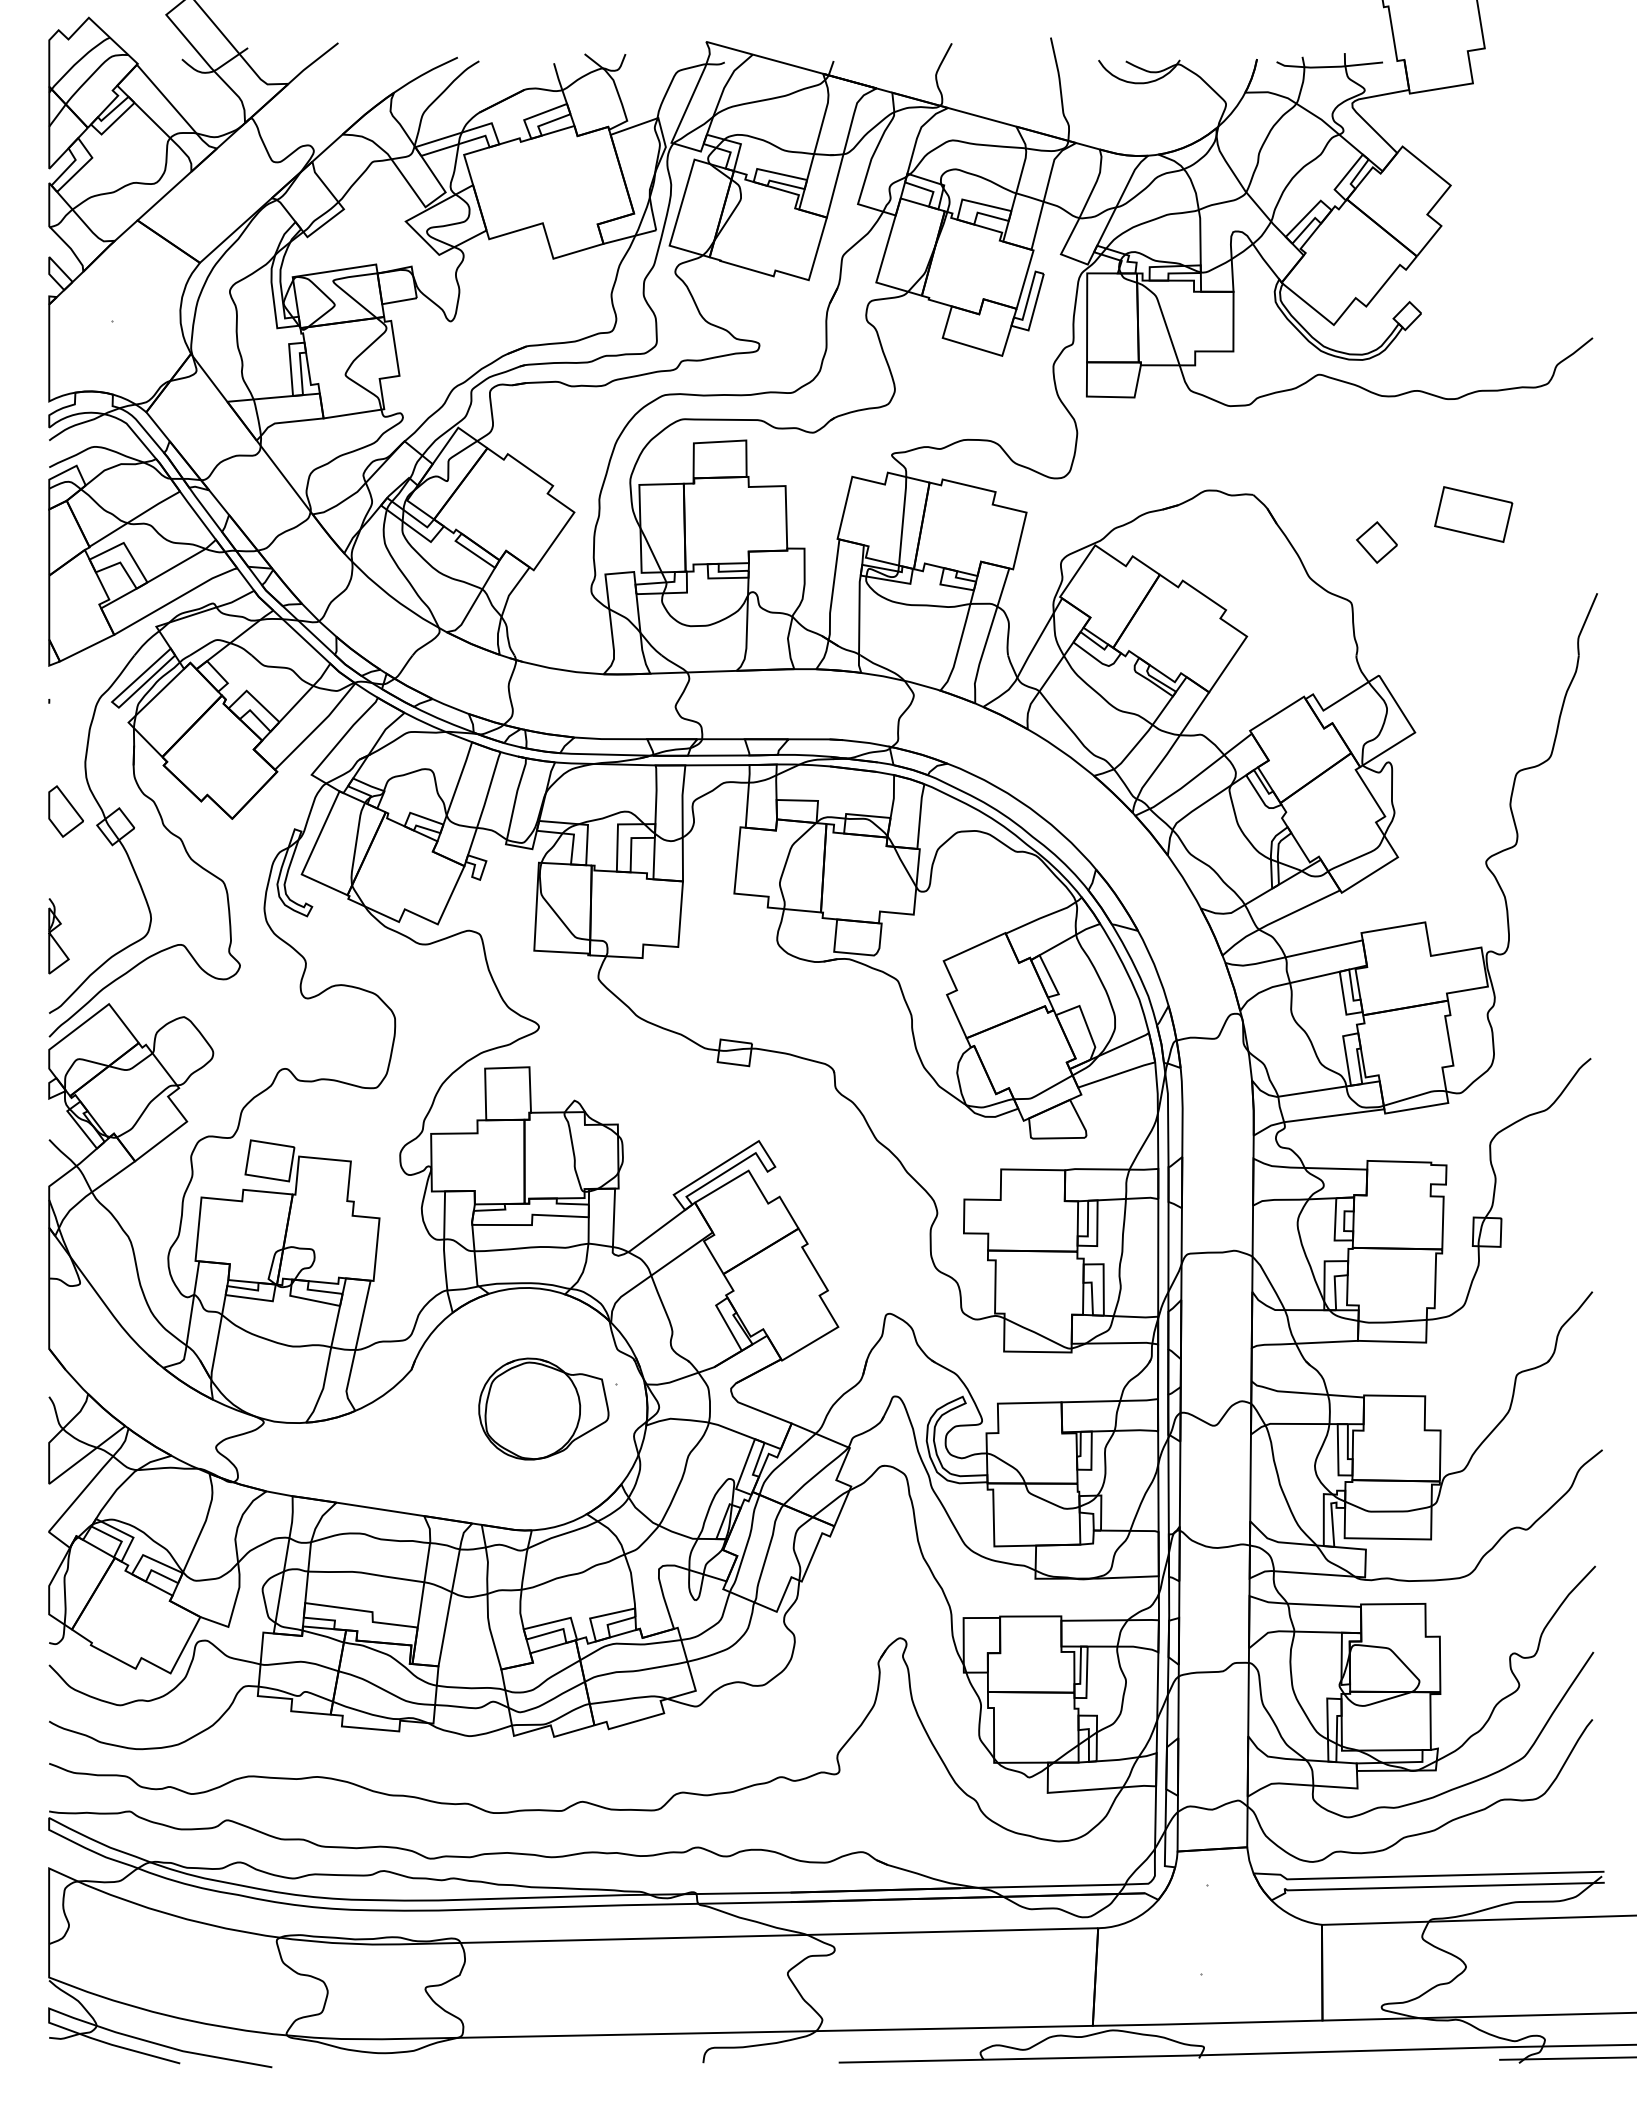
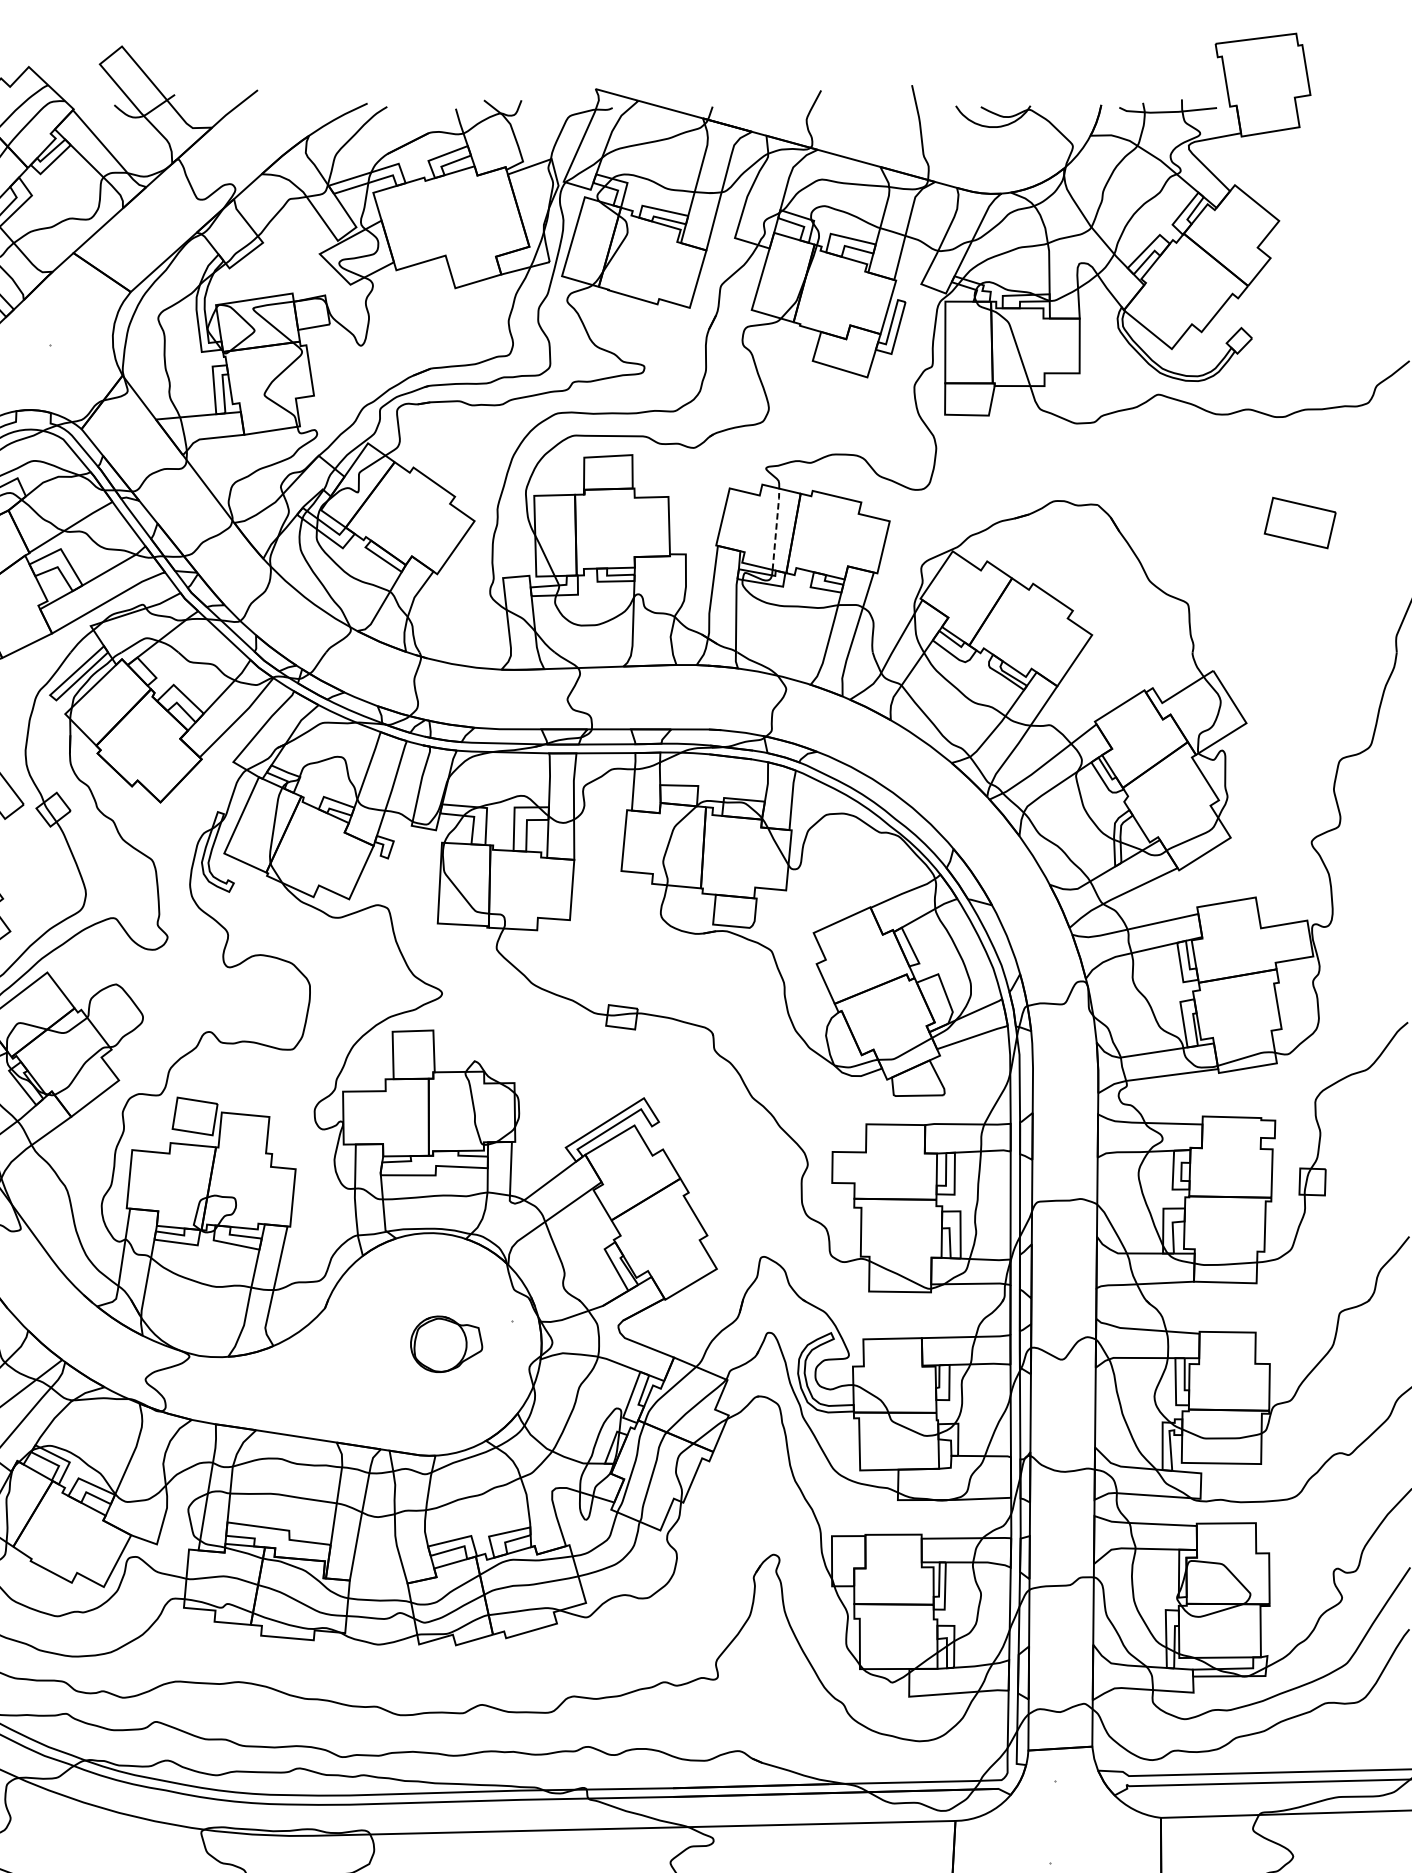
line: (903, 520) -> (776, 528), solid -> dashed
part: (1376, 542) -> (1211, 548), removed
part: (543, 1408) -> (446, 1343), size x0.6

